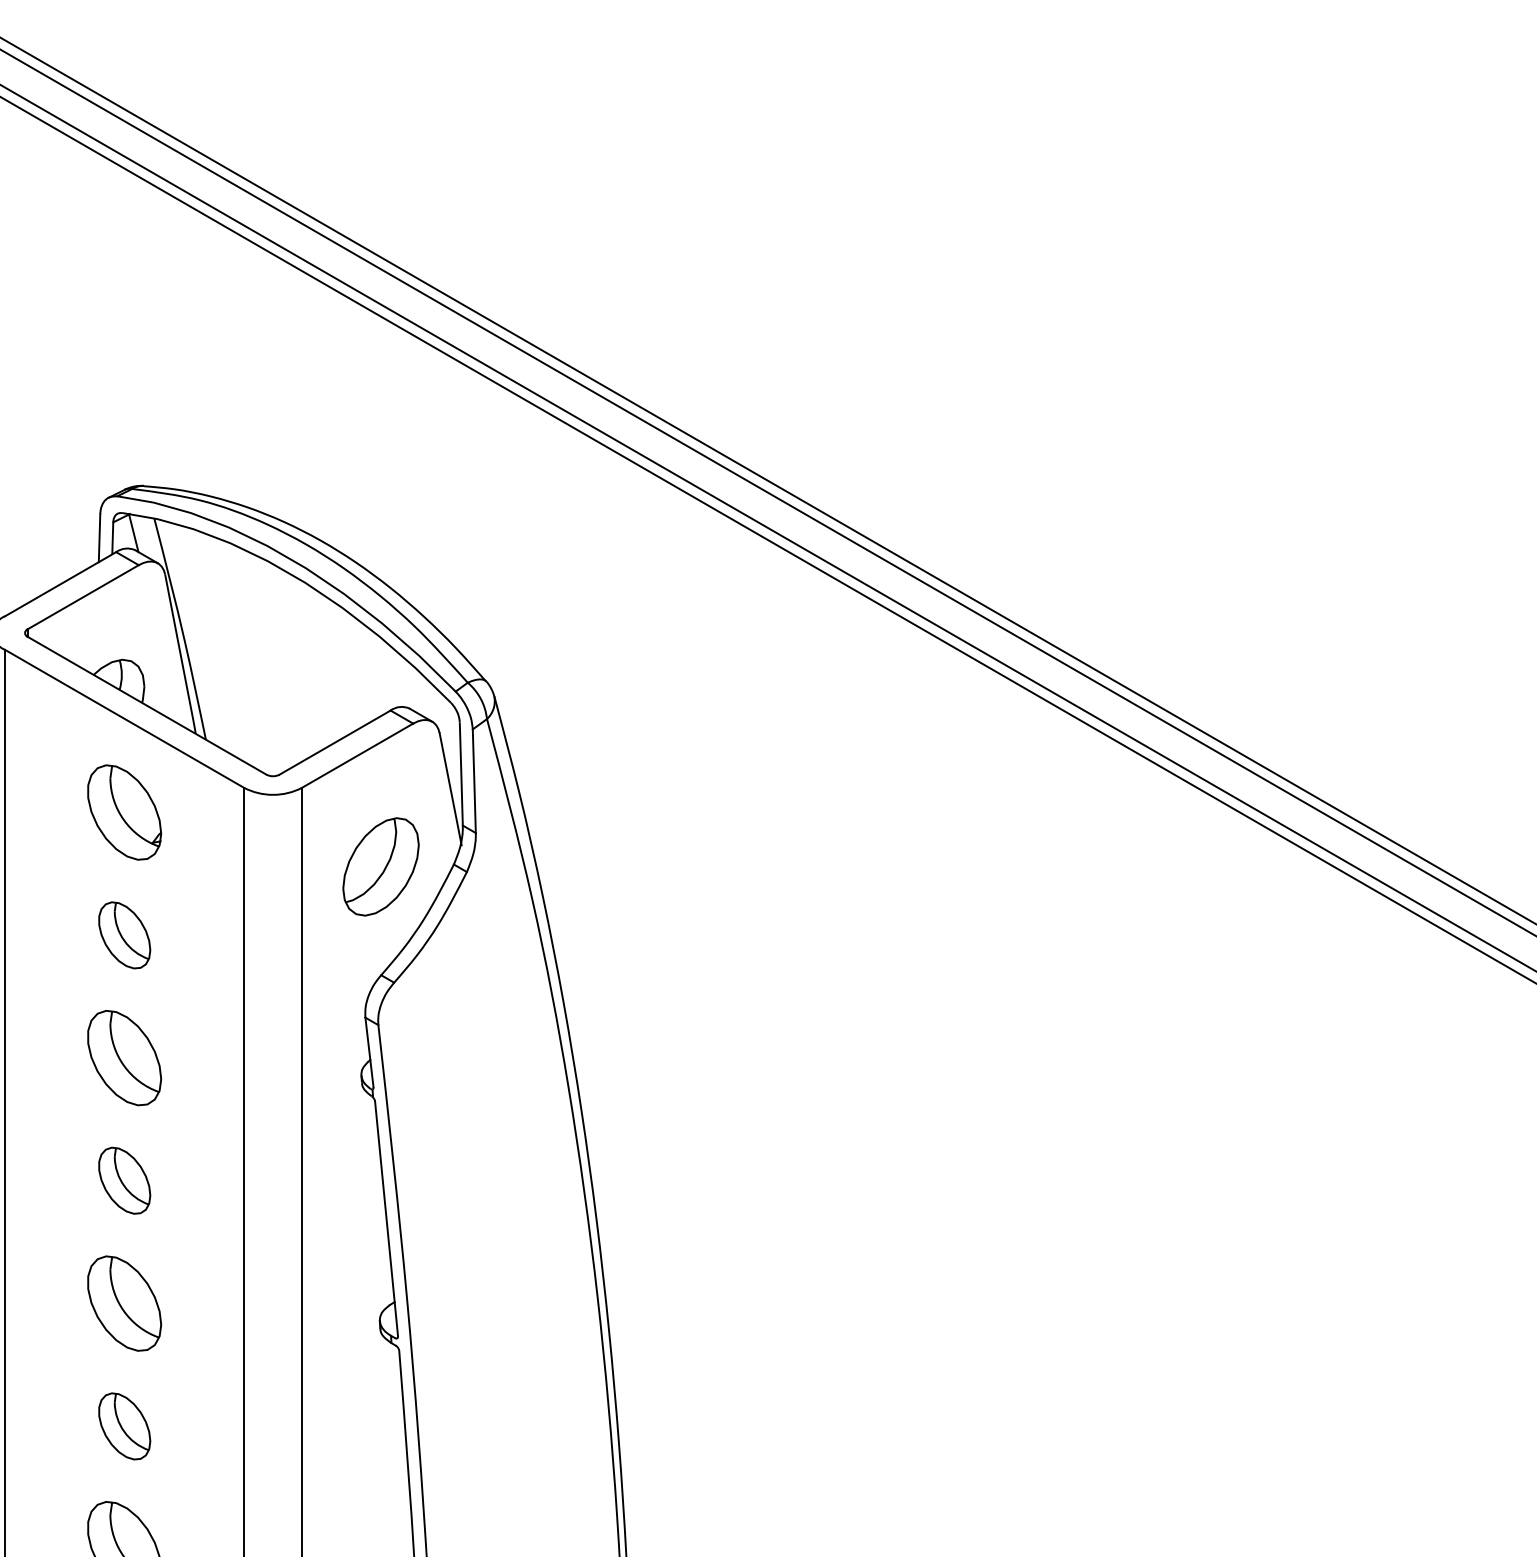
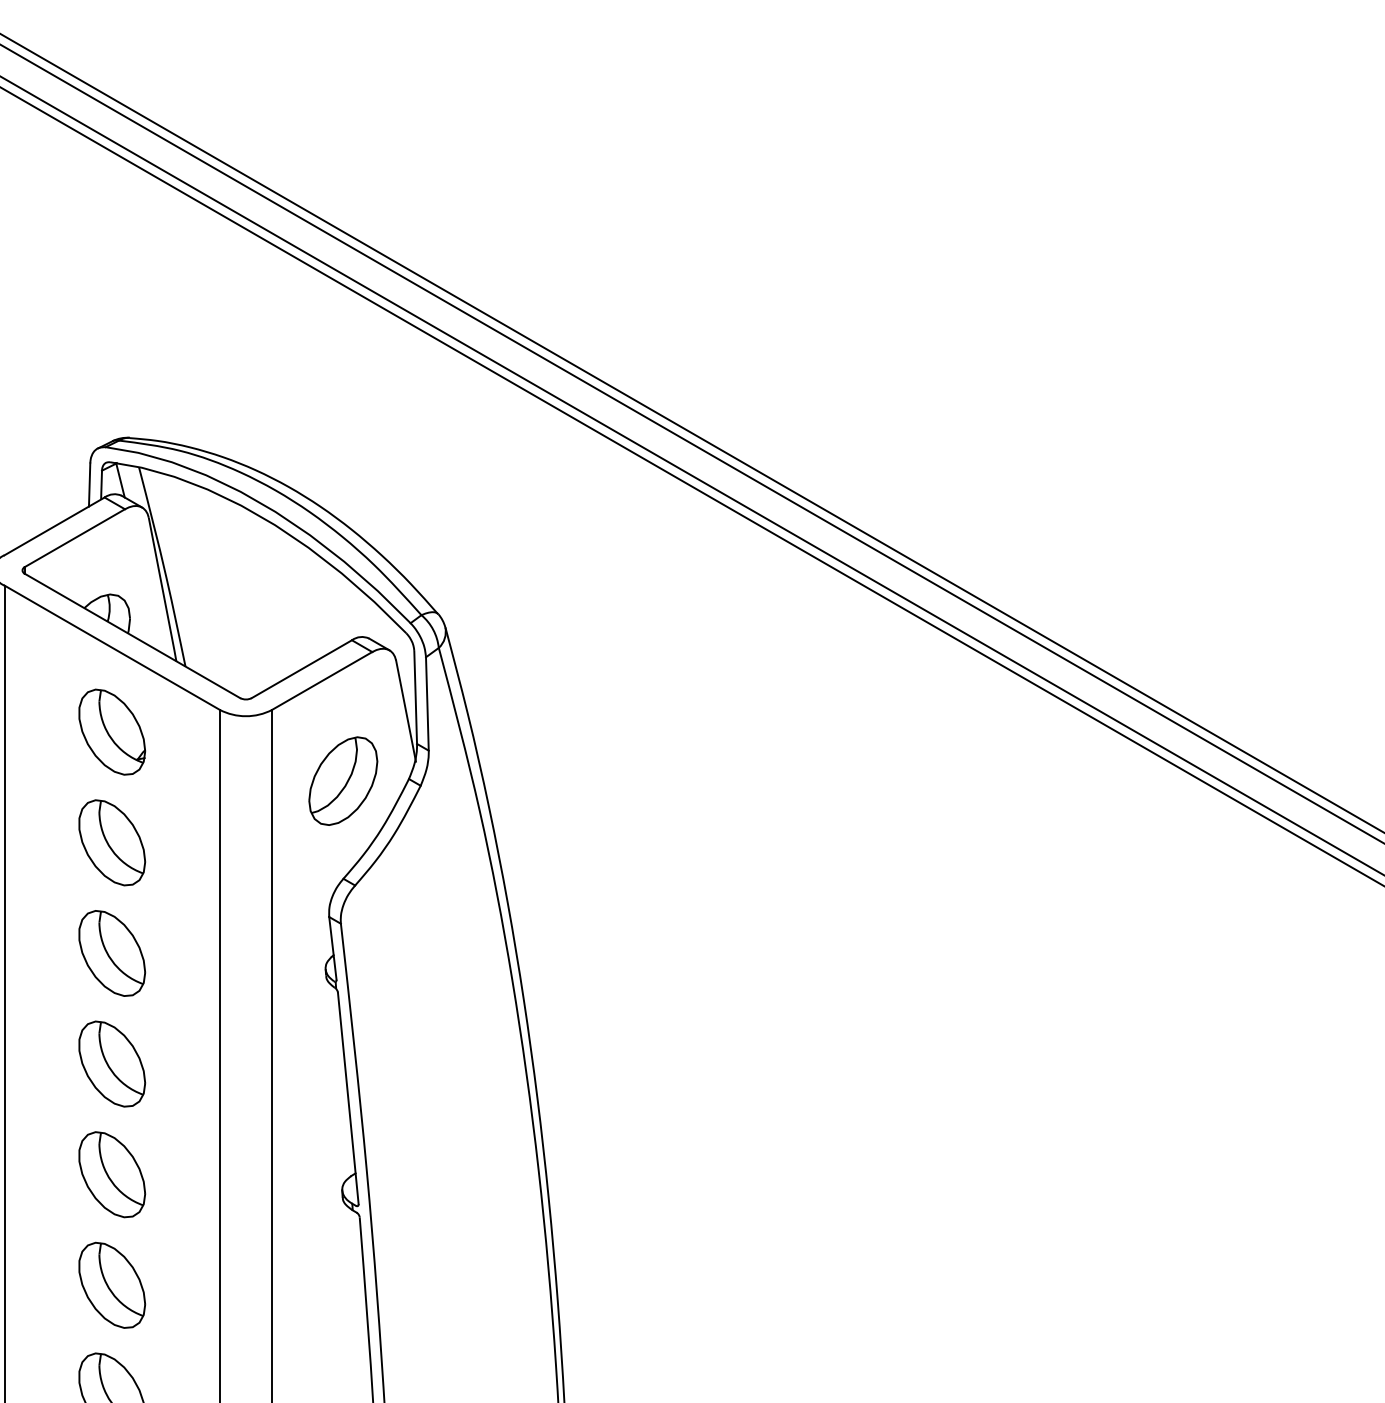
part: (124, 935) -> (112, 842), size x1.43
part: (124, 1180) -> (112, 1063), size x1.43
part: (124, 1426) -> (112, 1285), size x1.43

